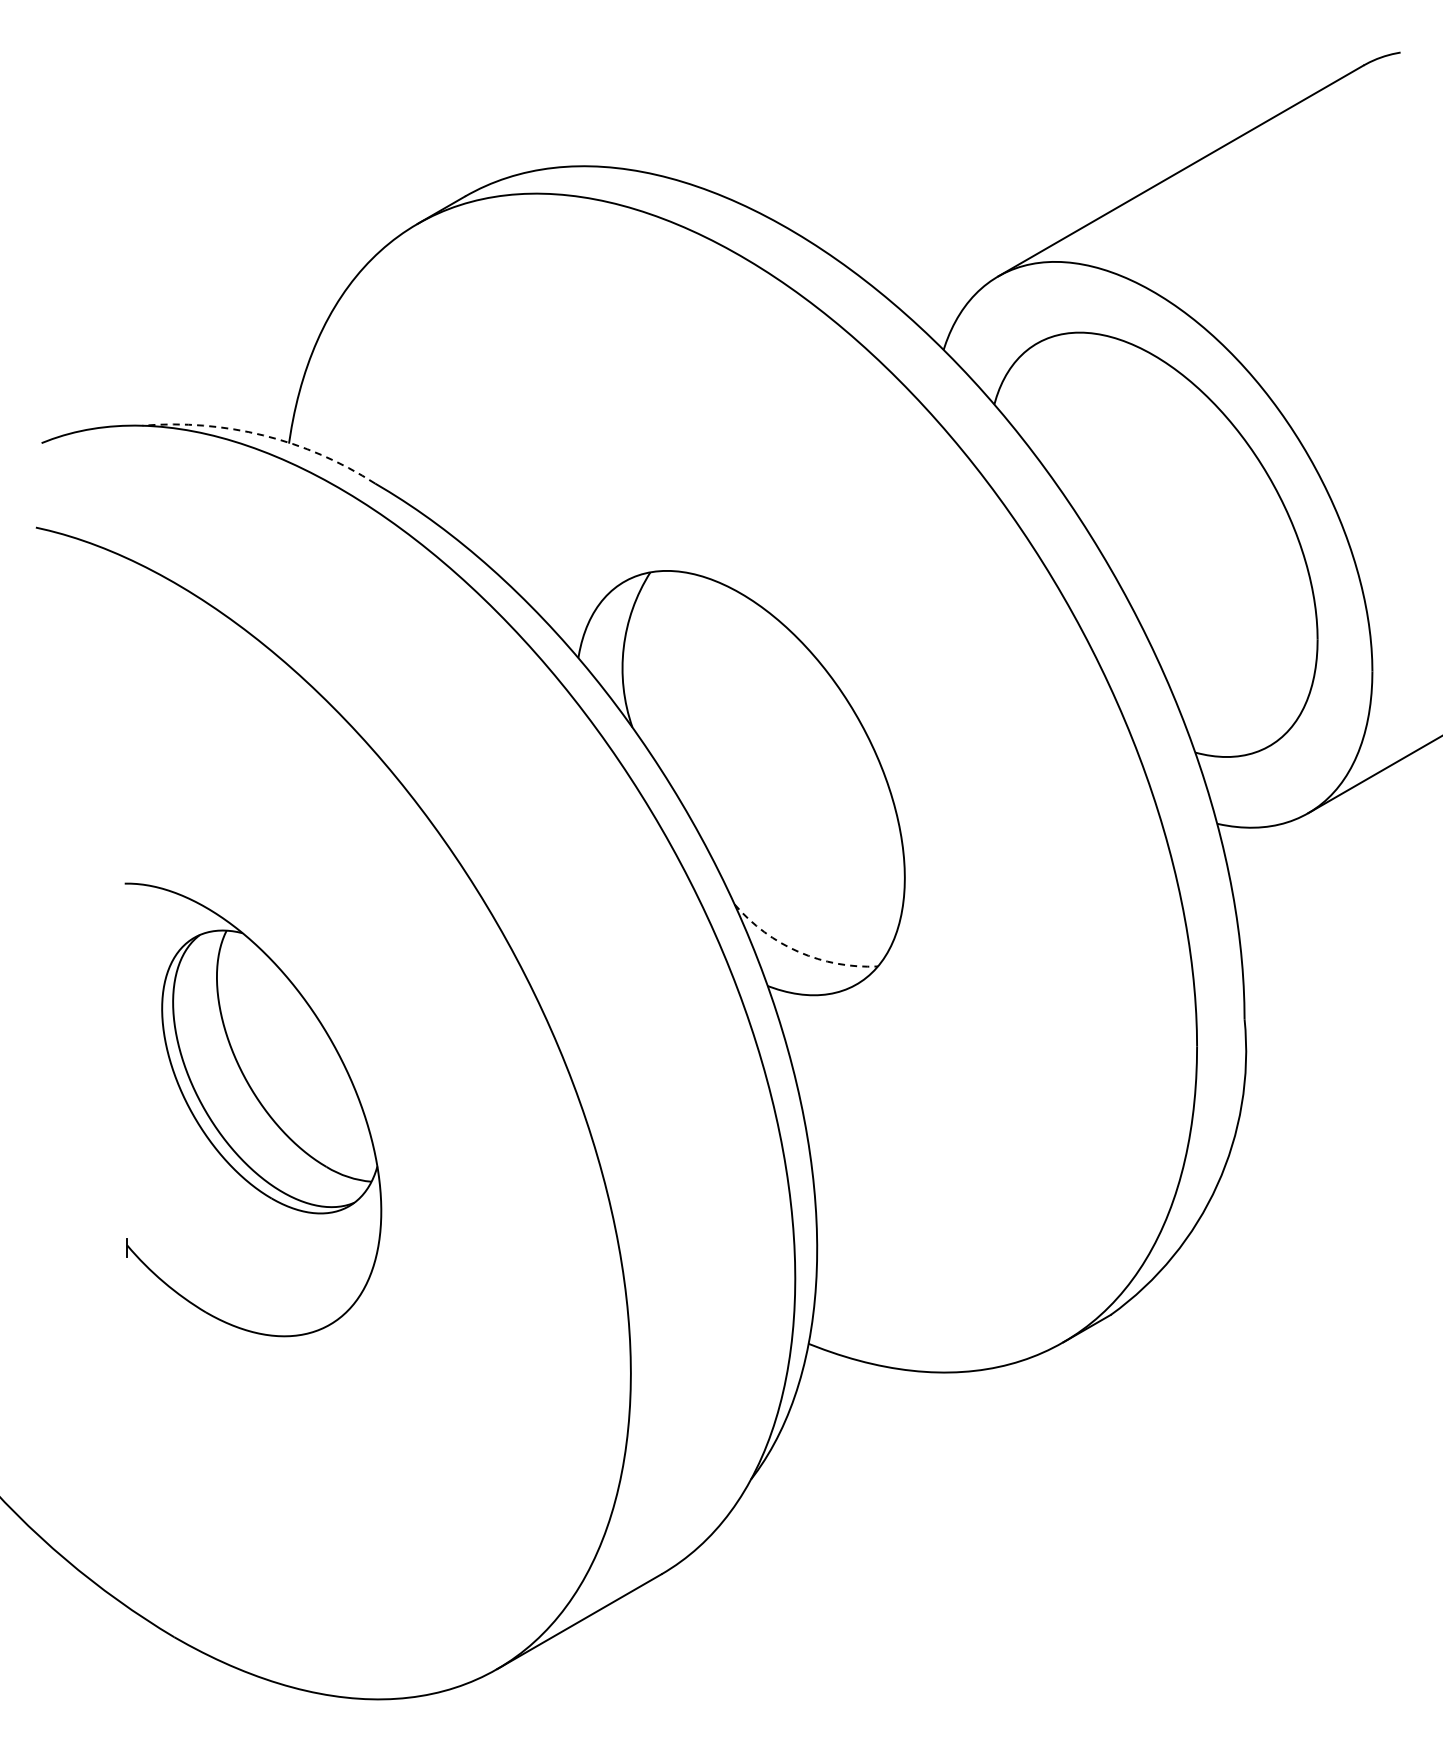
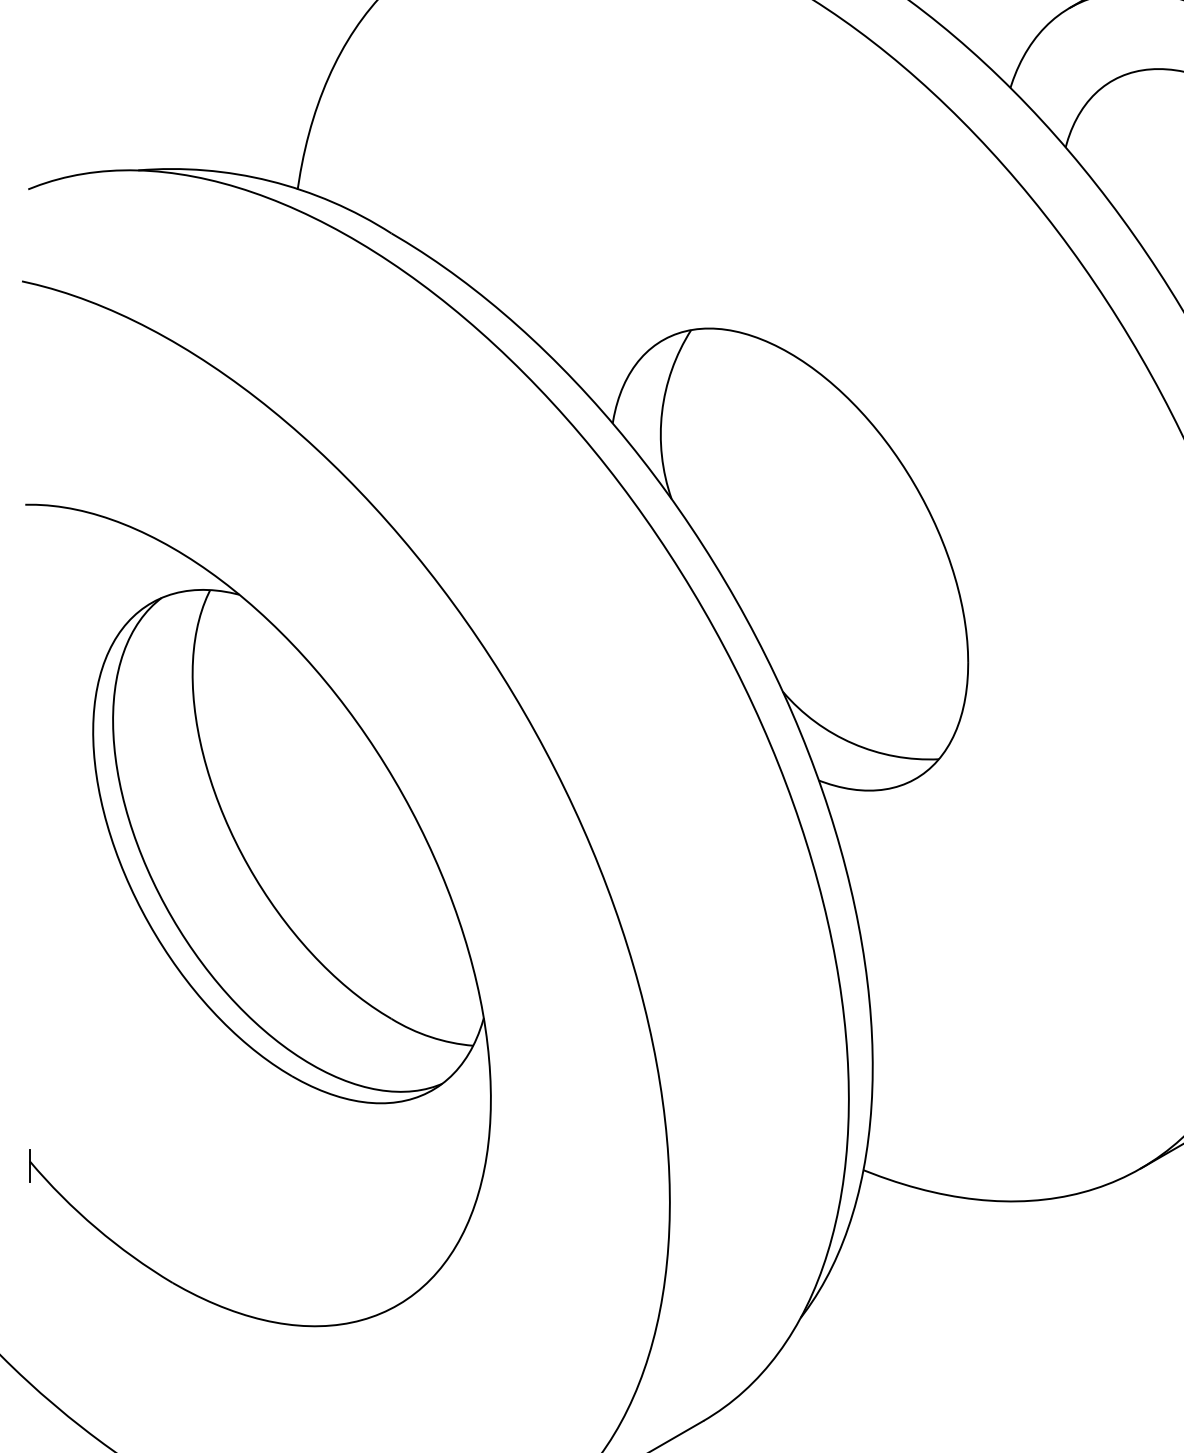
arc: (263, 435) -> (269, 181), dashed -> solid
arc: (799, 952) -> (853, 744), dashed -> solid
part: (253, 1109) -> (258, 914), size x1.67

